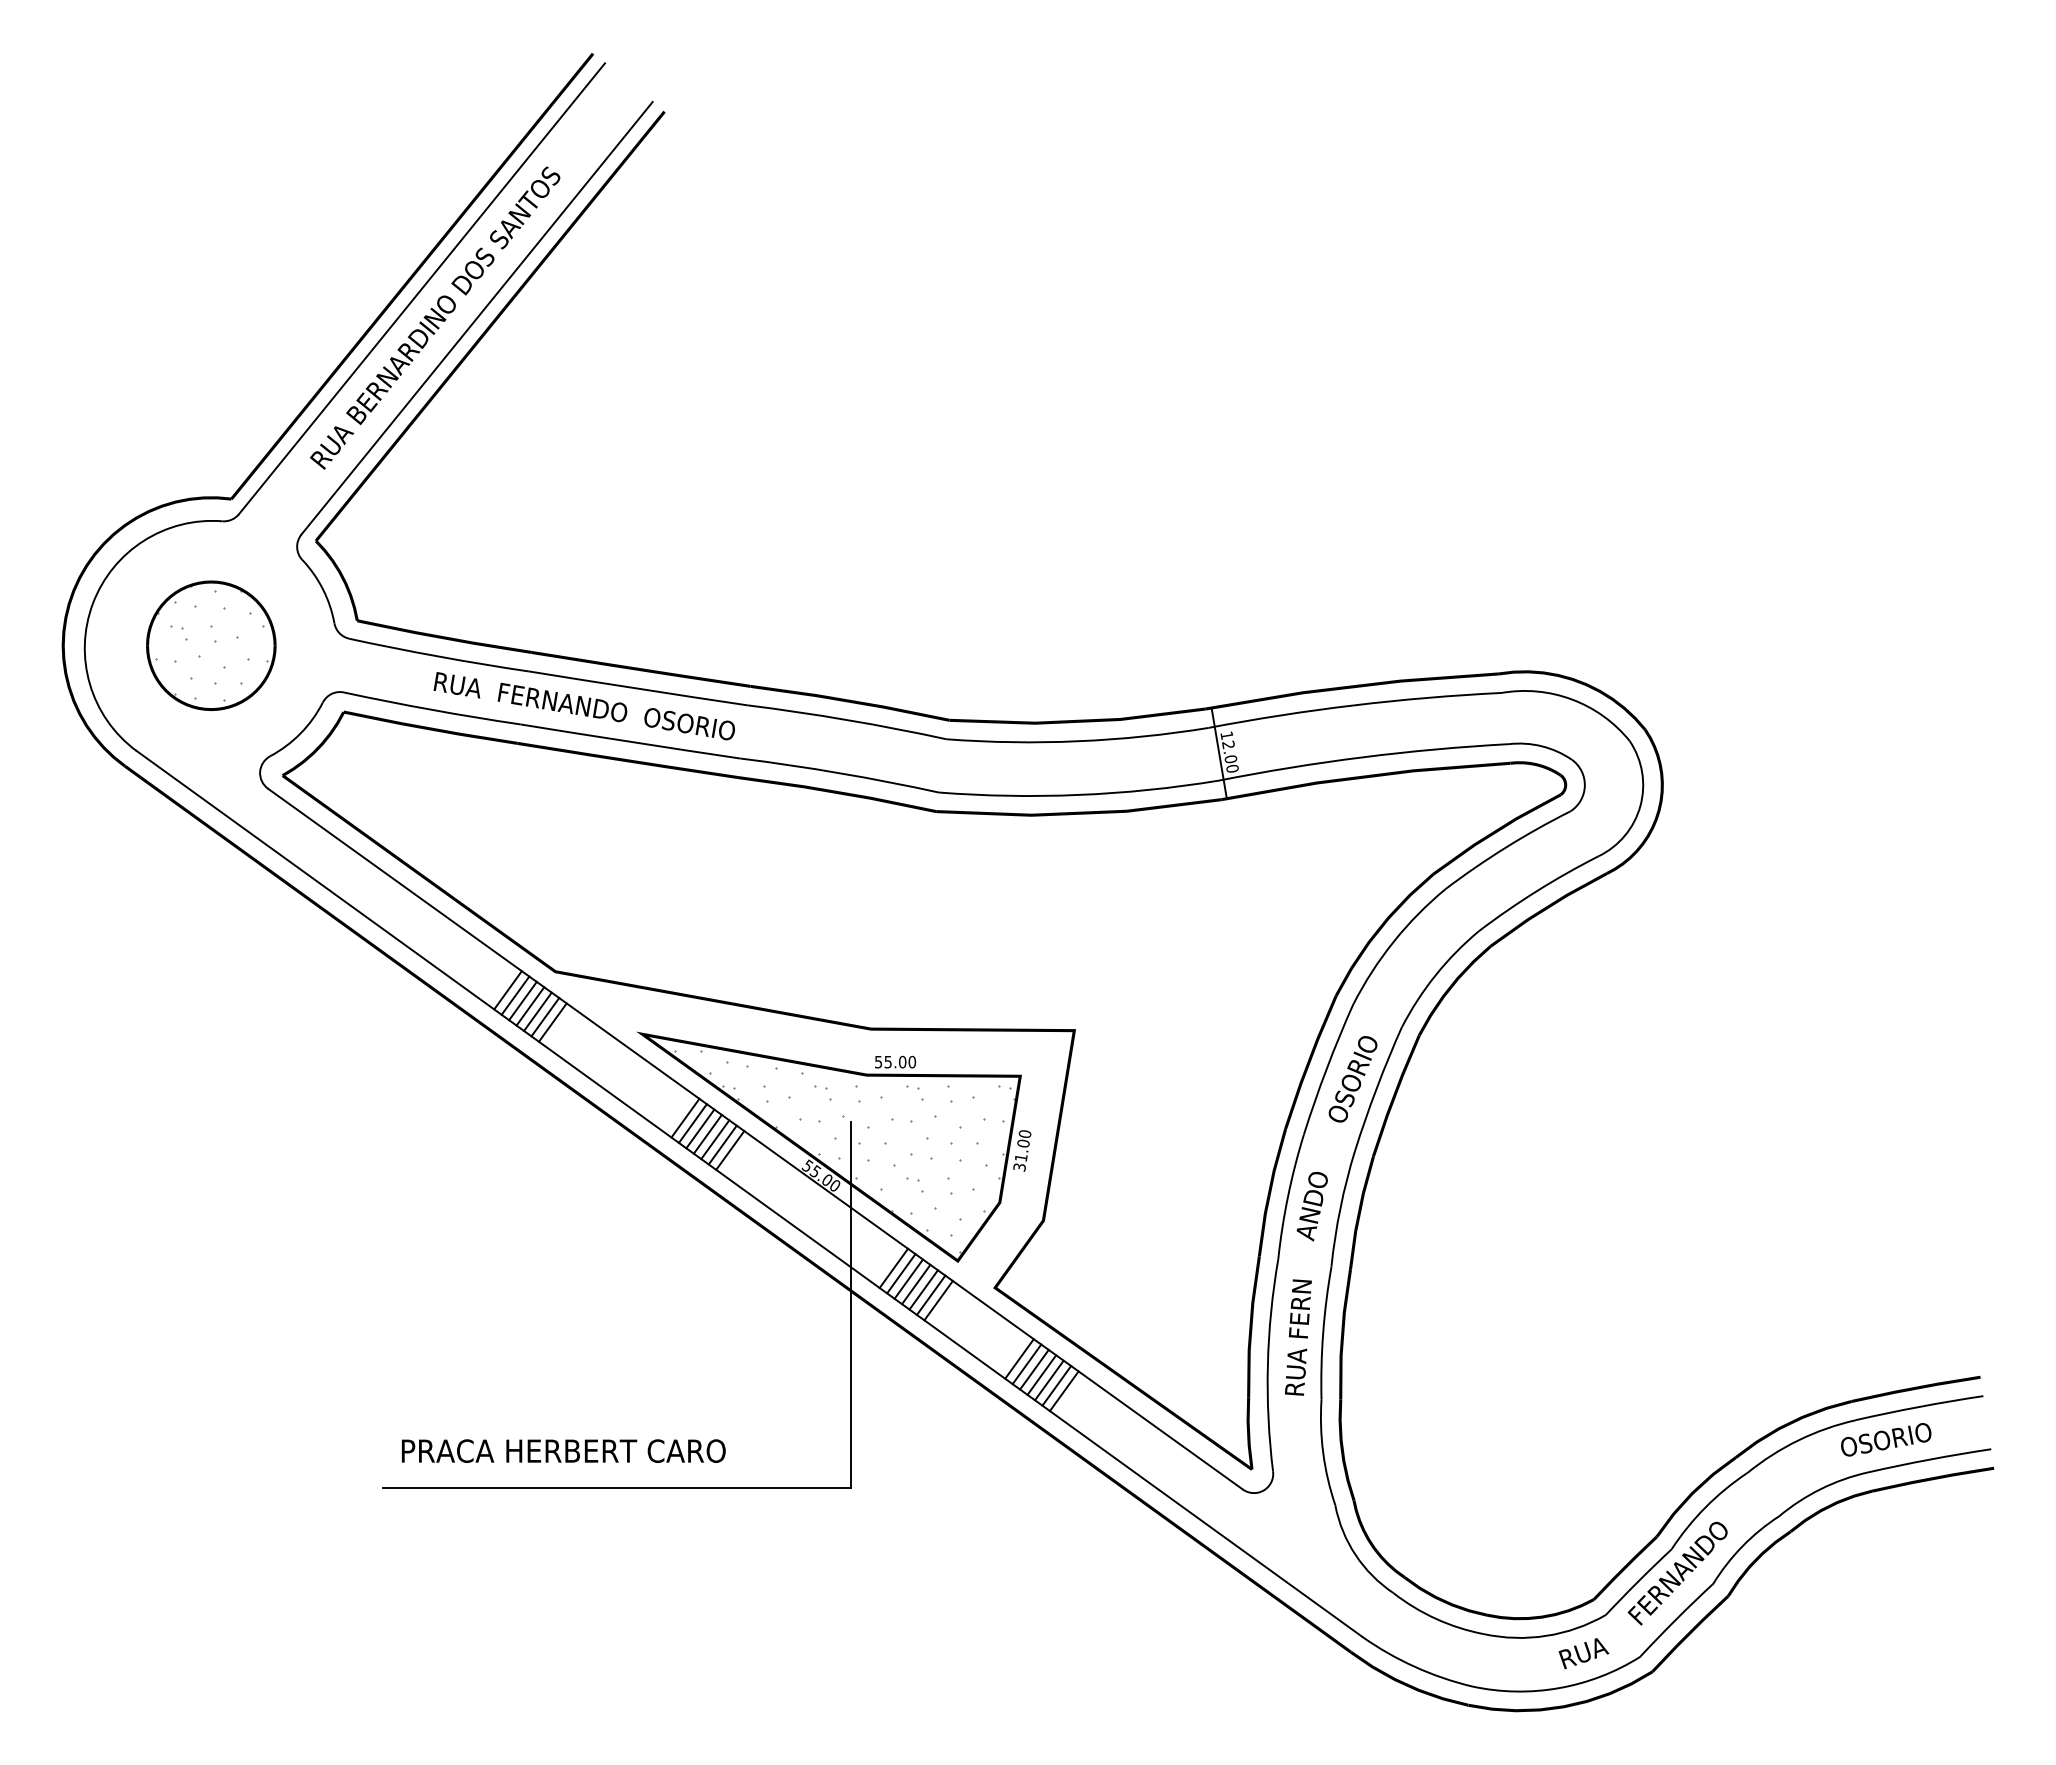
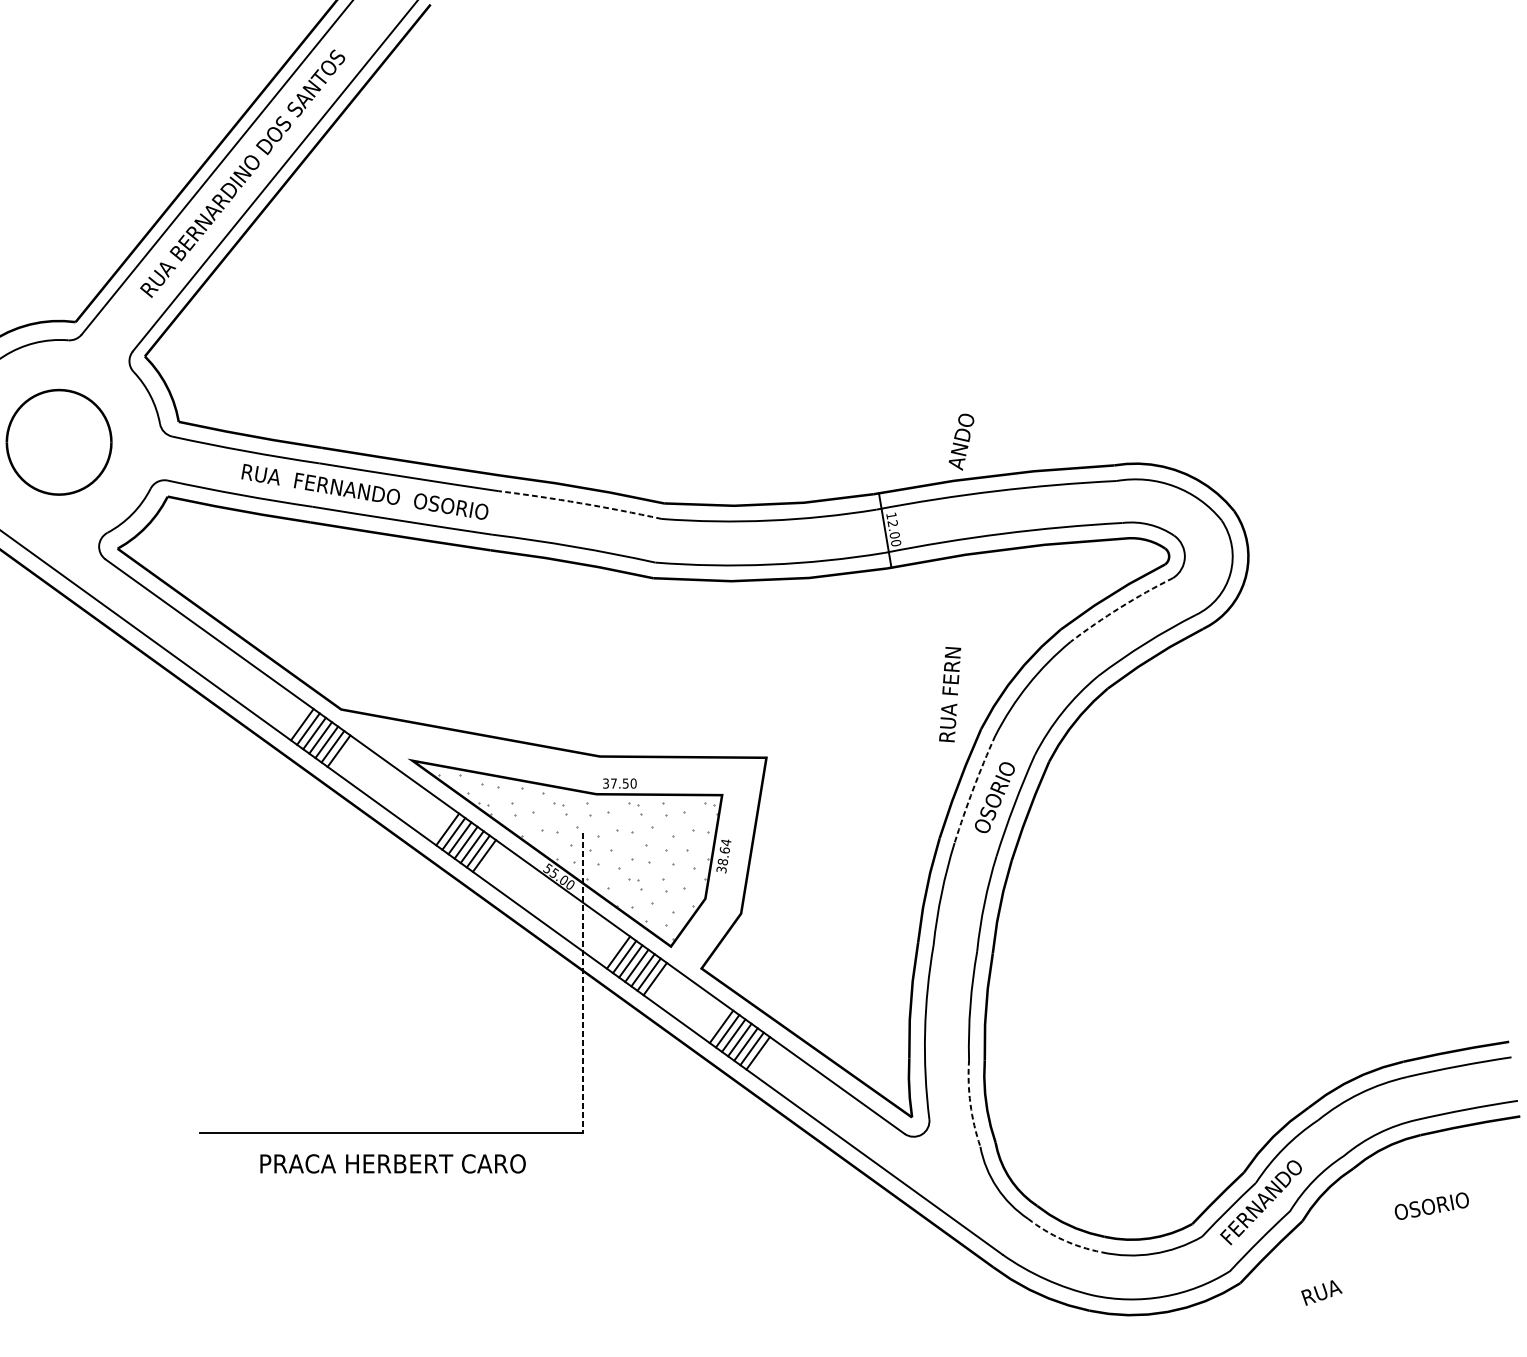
hatch: (211, 642) -> (59, 439), removed
arc: (847, 720) -> (580, 503), solid -> dashed
arc: (1506, 847) -> (1120, 607), solid -> dashed
text: (890, 1061) -> (615, 783), 55.00 -> 37.50
arc: (1326, 1068) -> (973, 788), solid -> dashed
text: (1023, 1145) -> (724, 851), 31.00 -> 38.64
text: (1311, 1206) -> (960, 442), moved
line: (850, 1305) -> (583, 983), solid -> dashed
text: (1298, 1337) -> (950, 694), moved
text: (1886, 1439) -> (1432, 1205), moved
text: (563, 1450) -> (392, 1163), moved
arc: (1323, 1453) -> (970, 1104), solid -> dashed
arc: (1435, 1618) -> (1062, 1239), solid -> dashed
text: (1583, 1653) -> (1321, 1292), moved

